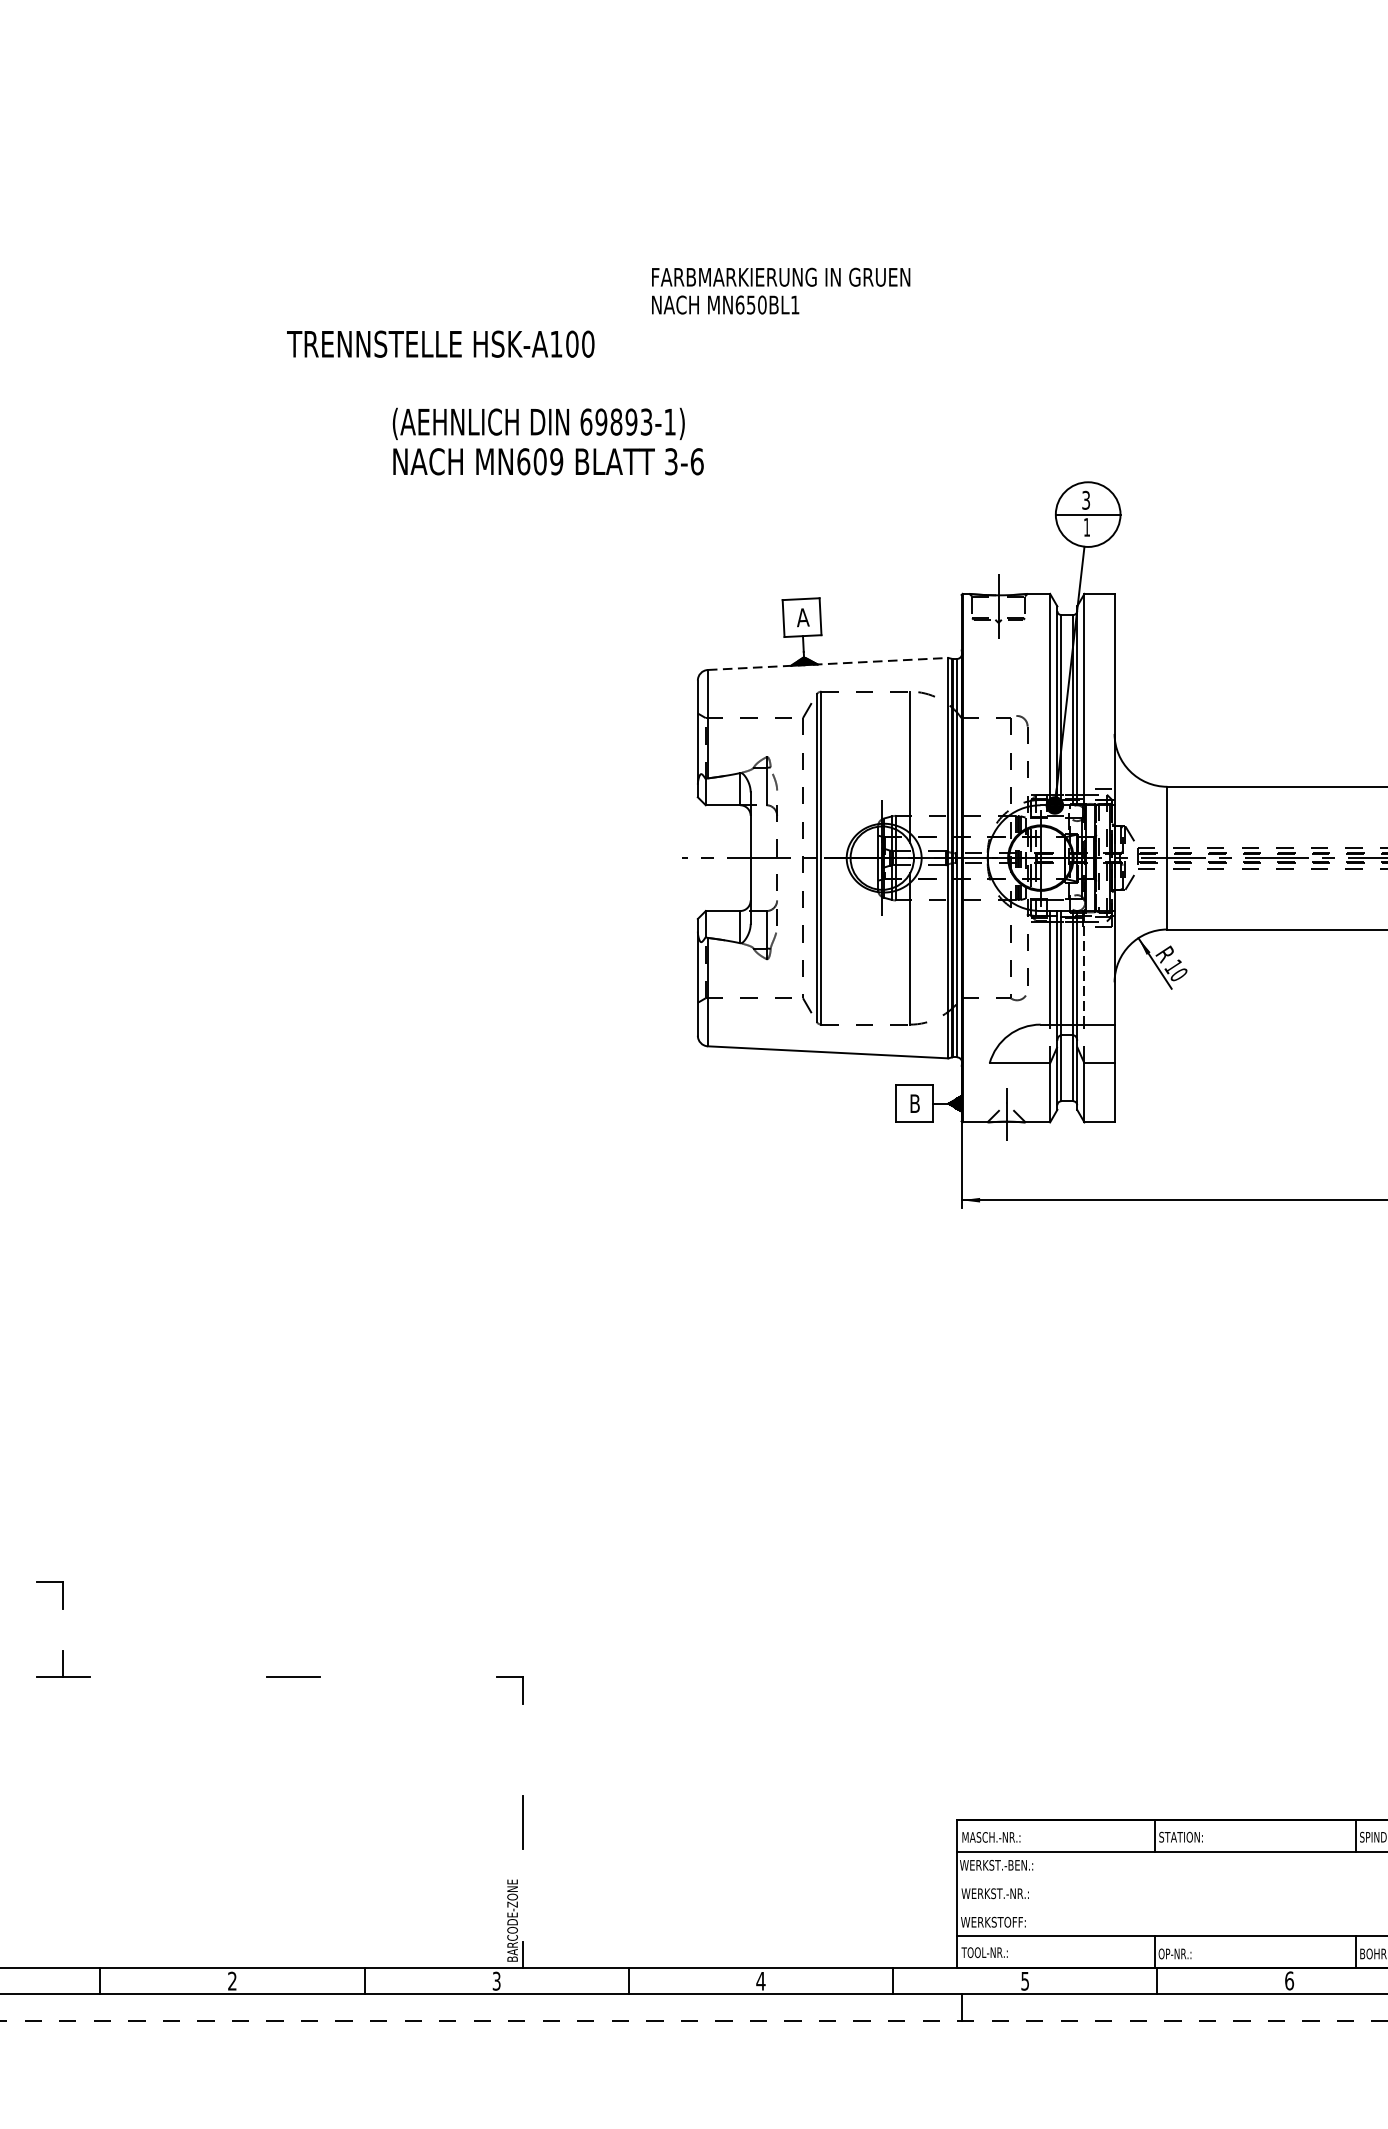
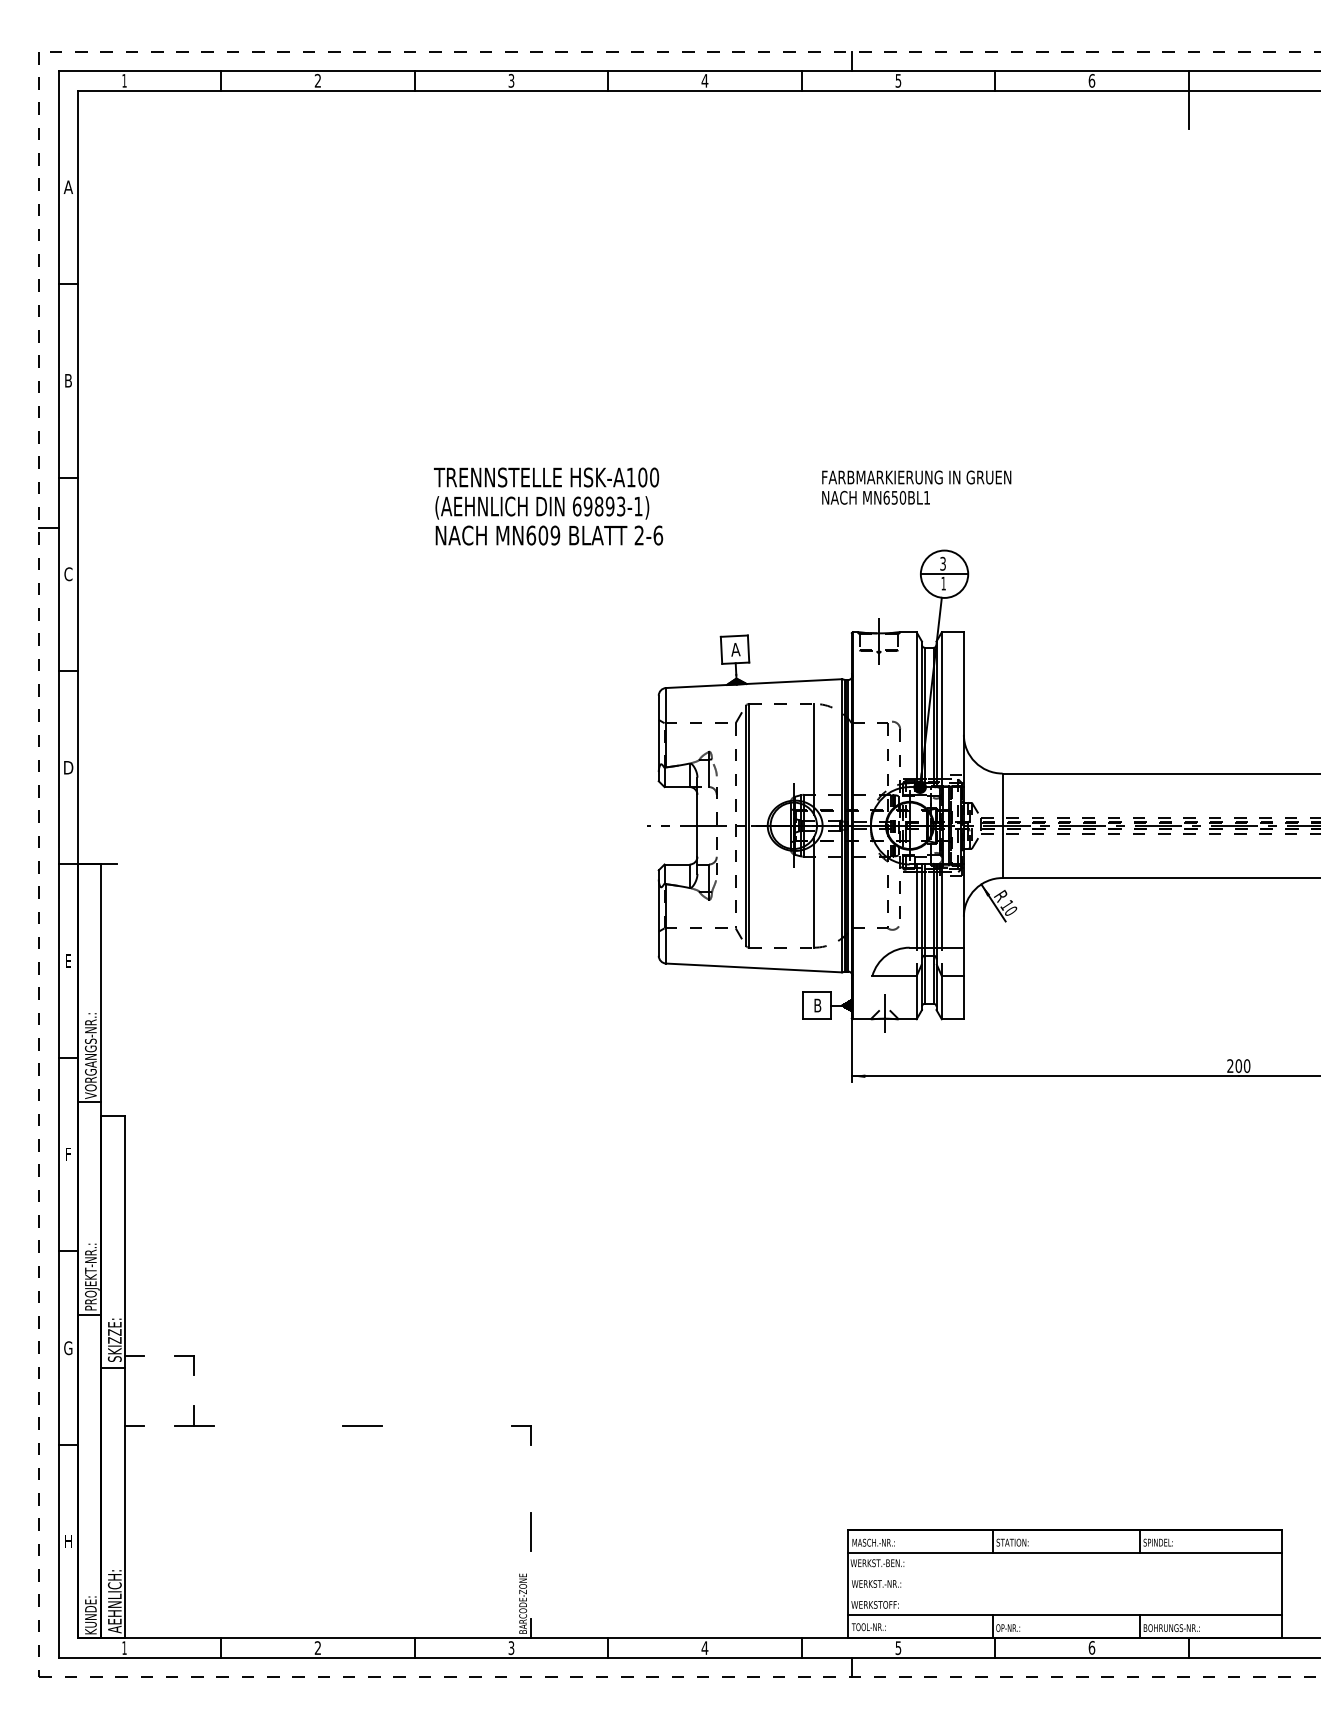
text: (780, 290) -> (916, 487), moved
text: (440, 344) -> (546, 477), moved
text: (670, 461) -> (638, 535), 3-6 -> 2-6
line: (828, 663) -> (754, 683), dashed -> solid
line: (1084, 968) -> (941, 906), dashed -> solid

